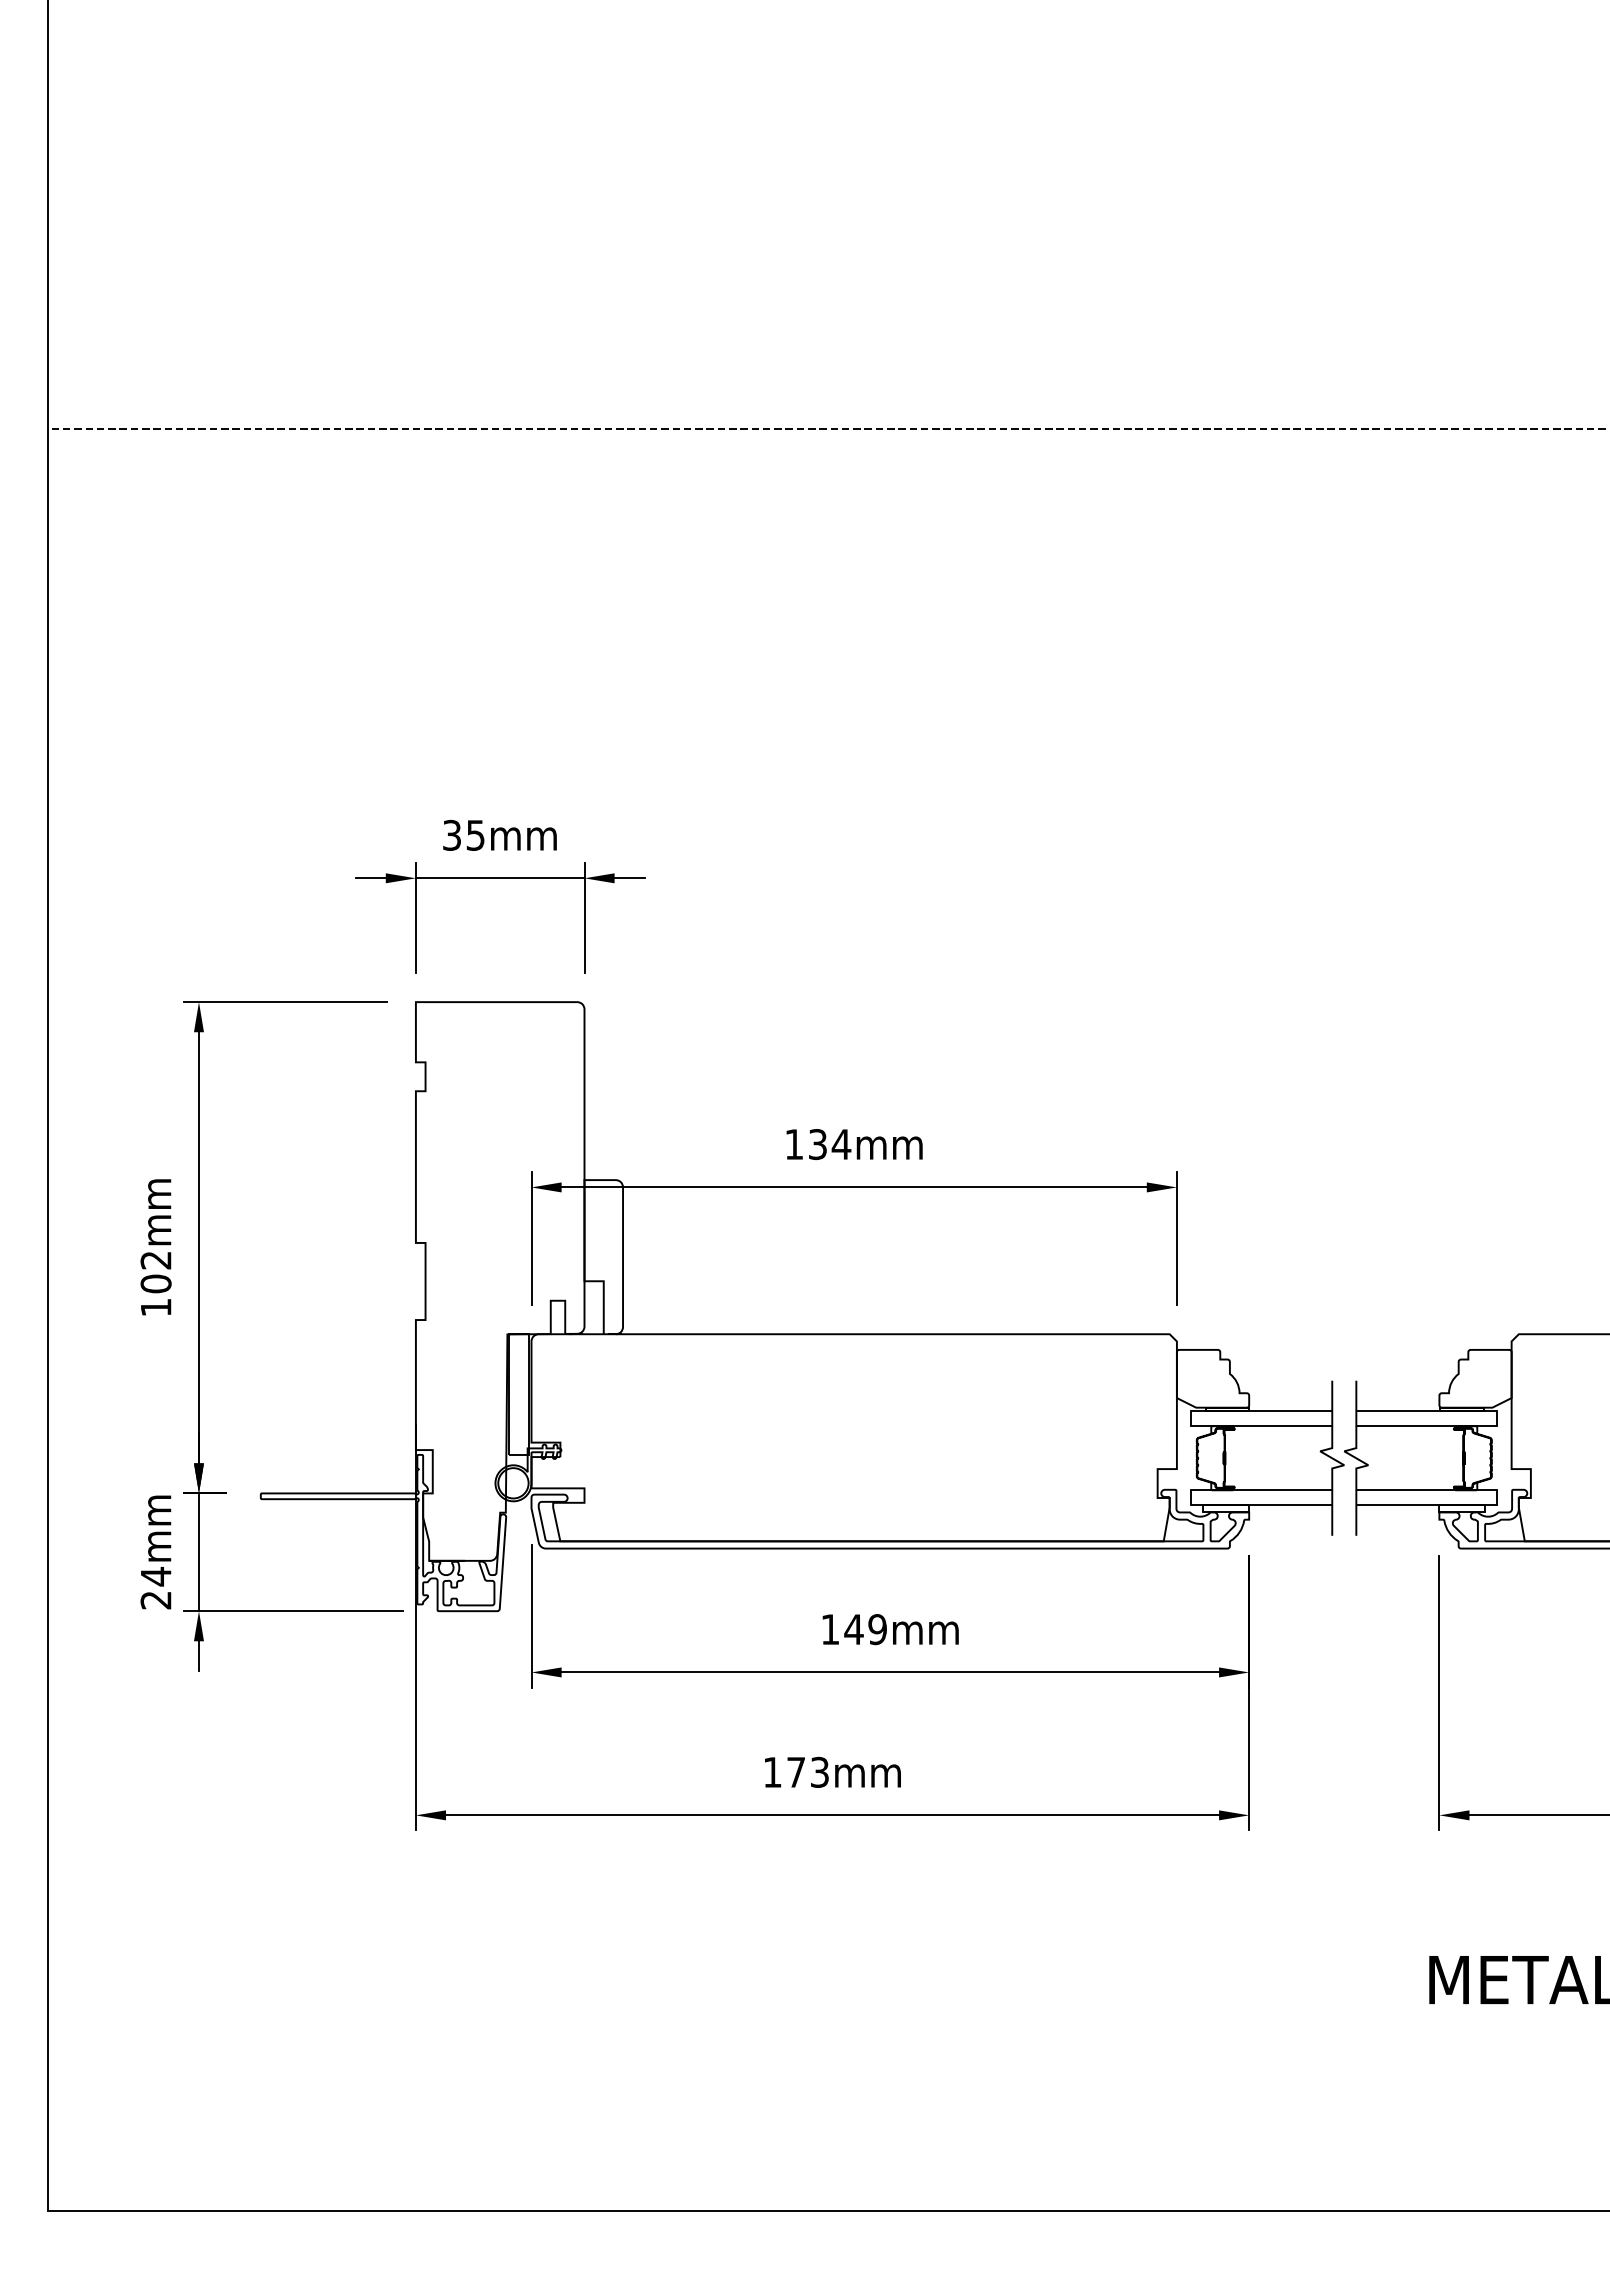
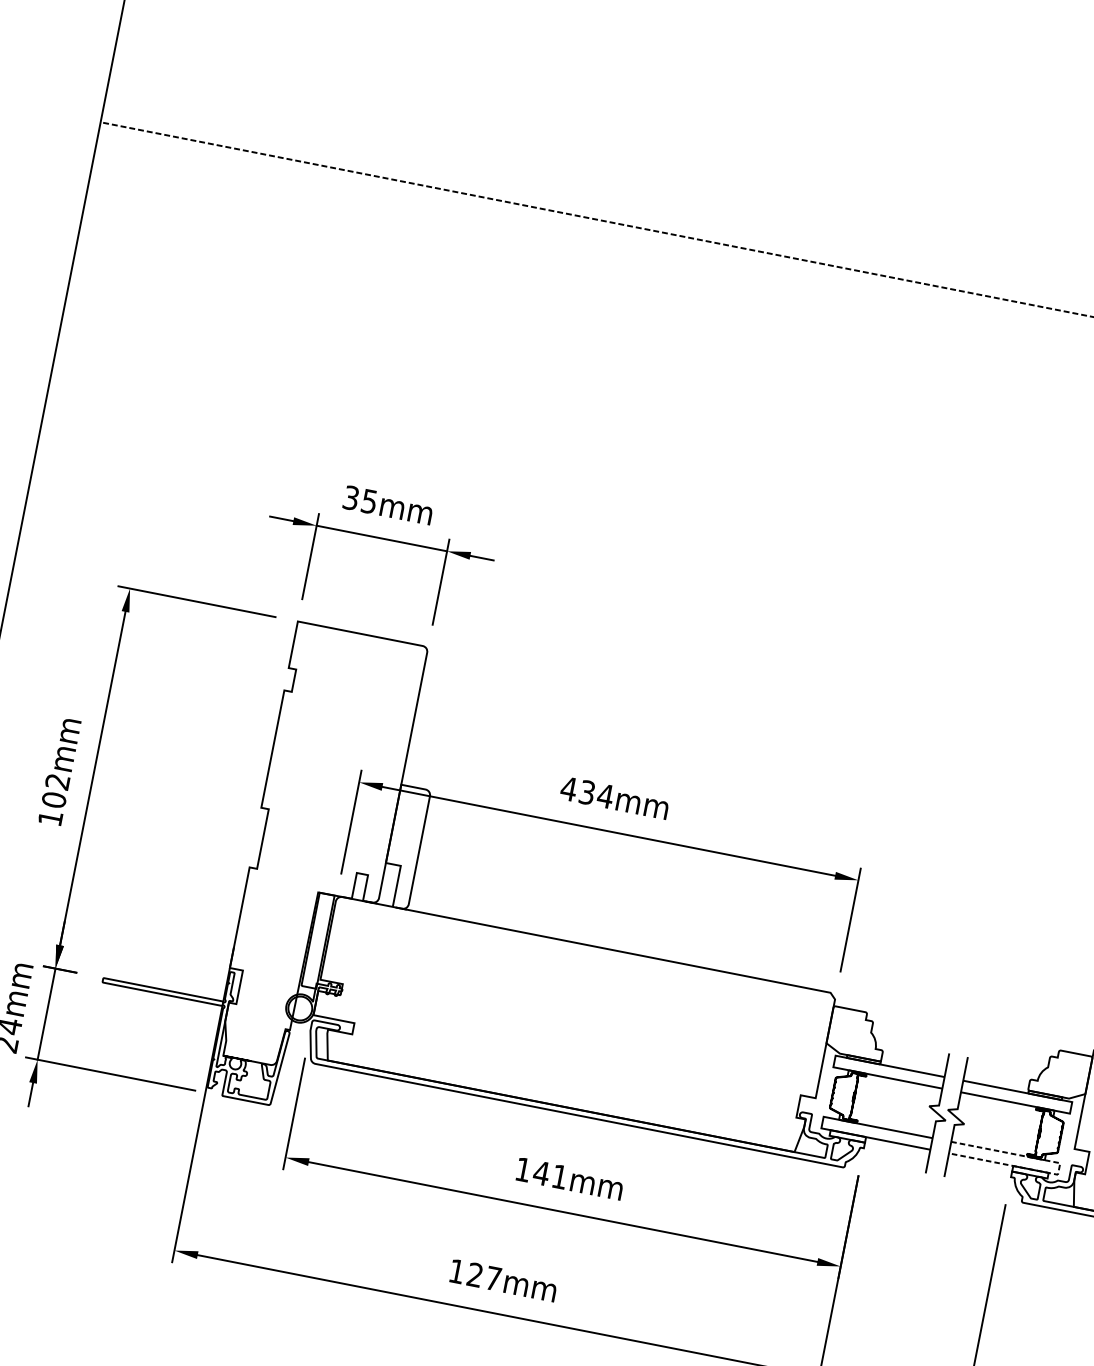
text: (794, 1144) -> (569, 789), 134mm -> 434mm
line: (1497, 1498) -> (1059, 1169), solid -> dashed
text: (877, 1629) -> (559, 1176), 149mm -> 141mm
text: (807, 1771) -> (484, 1276), 173mm -> 127mm

